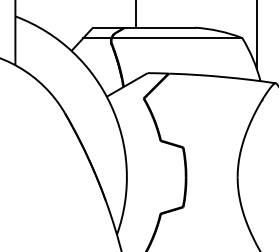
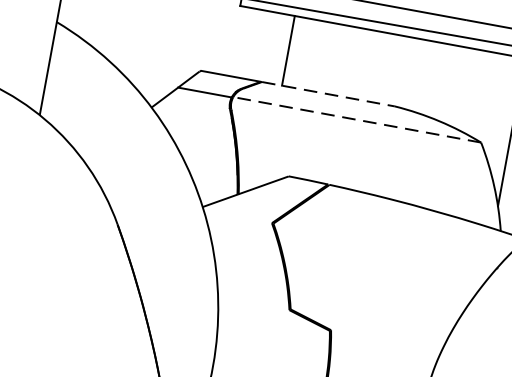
line: (160, 27) -> (329, 93), solid -> dashed
line: (176, 38) -> (355, 120), solid -> dashed

